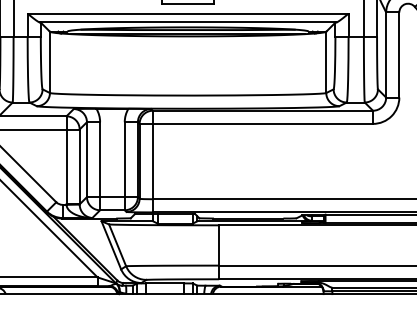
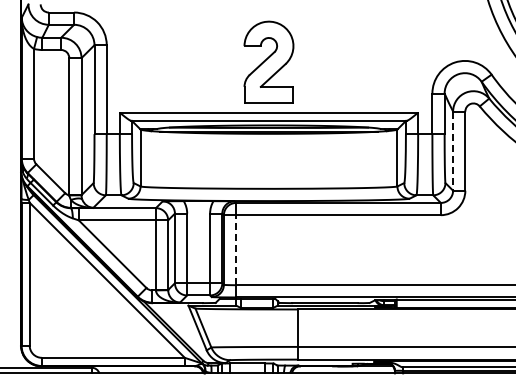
line: (386, 55) -> (453, 151), solid -> dashed
line: (153, 160) -> (236, 249), solid -> dashed

